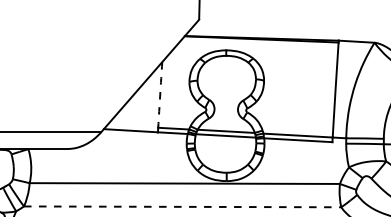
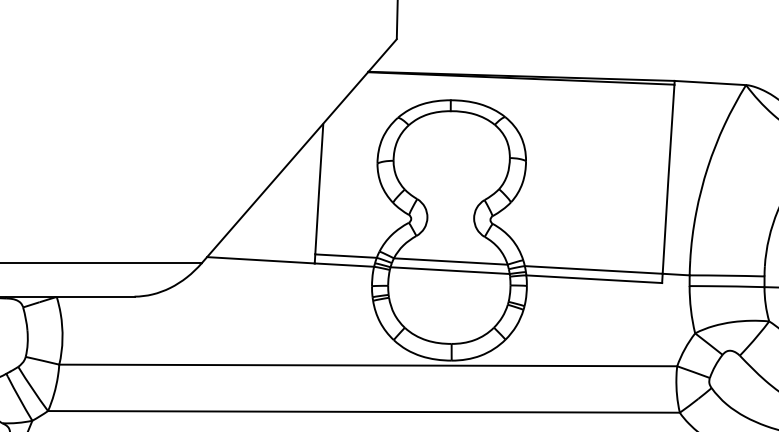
arc: (160, 94) -> (319, 188), dashed -> solid
line: (182, 206) -> (363, 411), dashed -> solid

